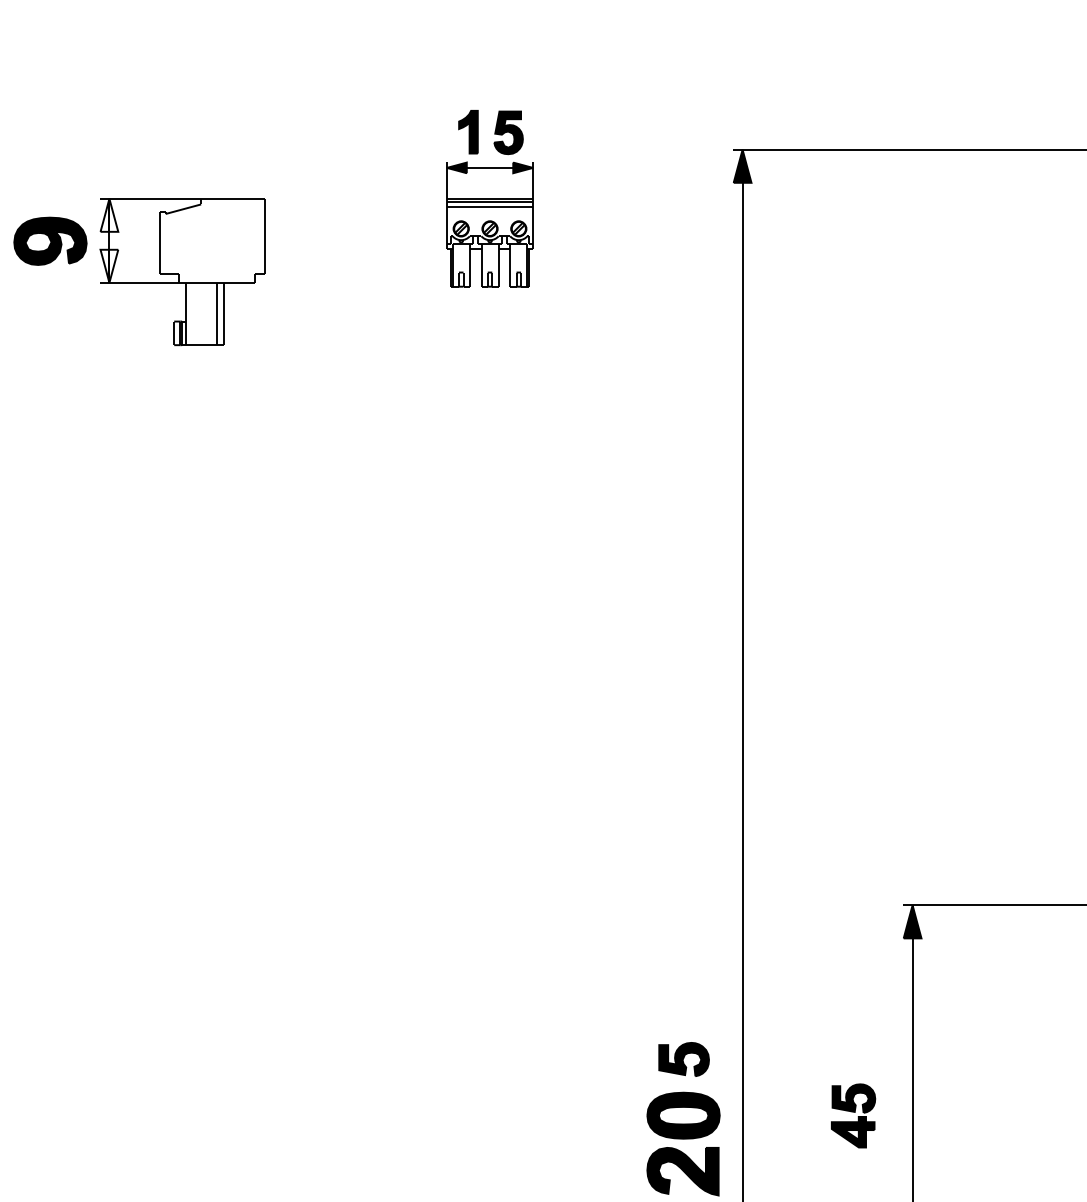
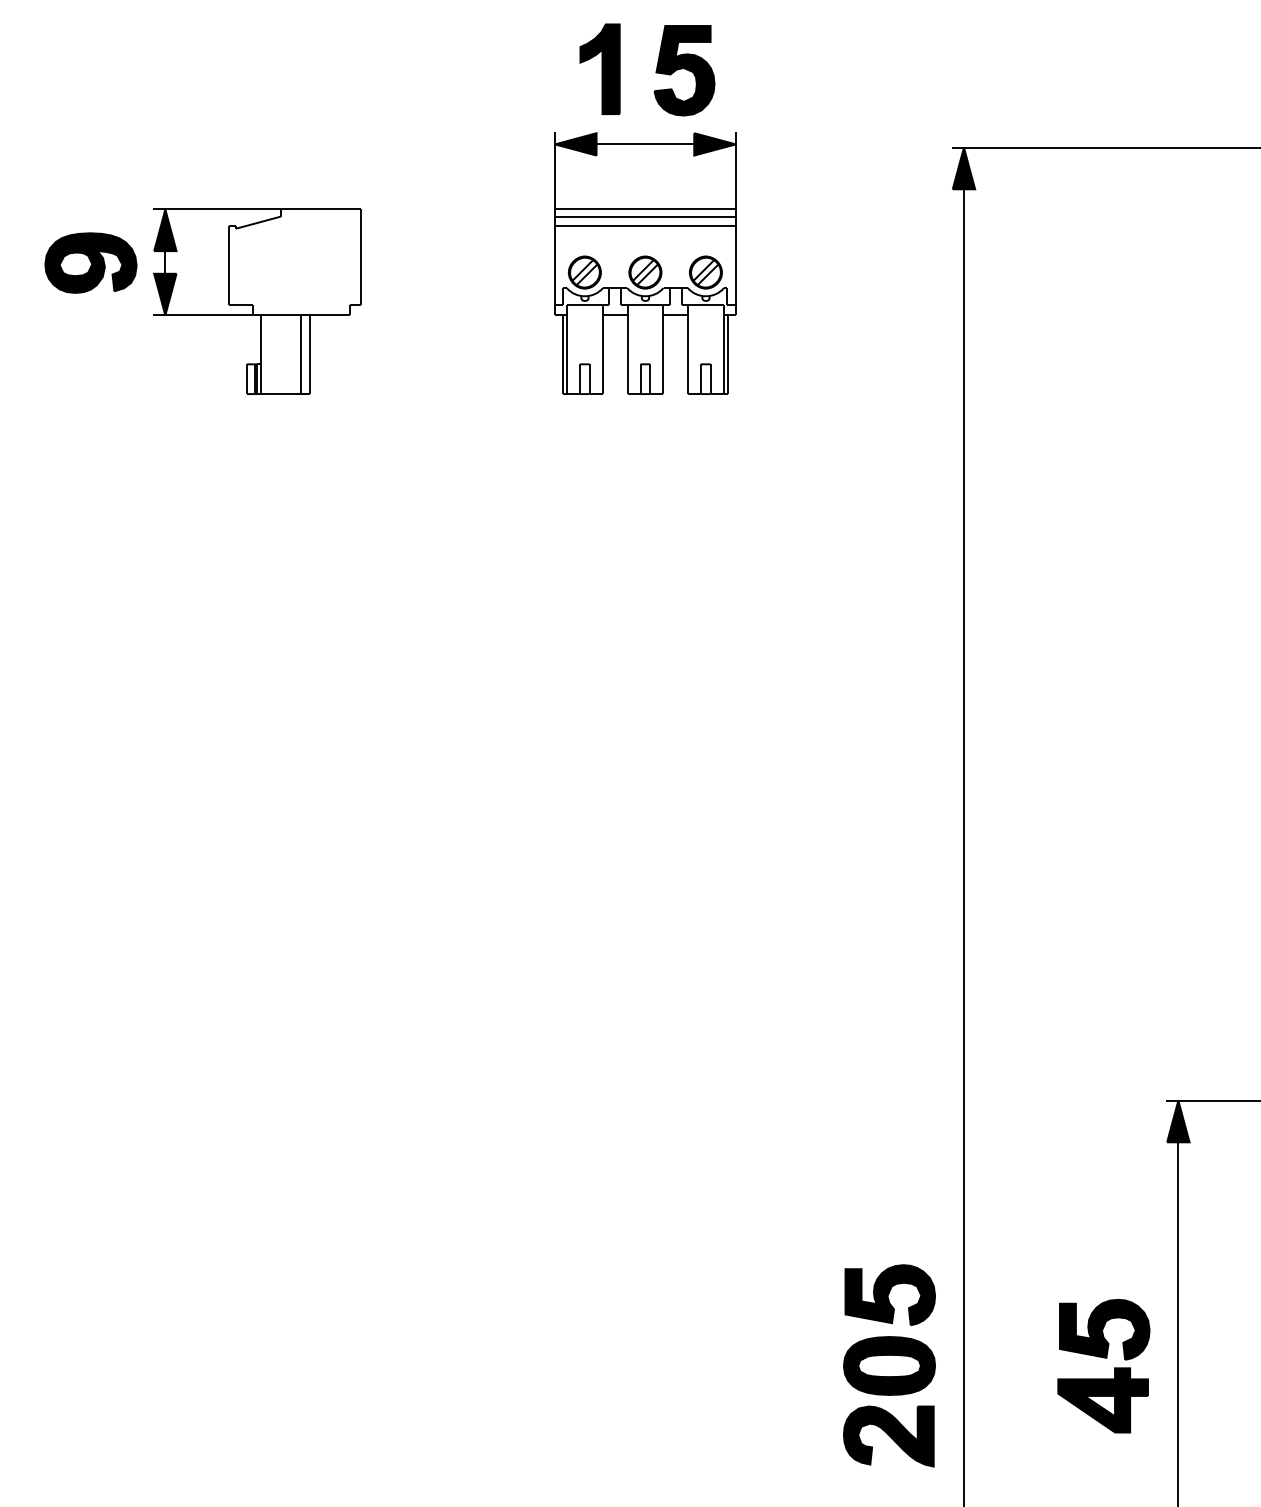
part: (489, 198) -> (644, 209), size x1.67
fill: (109, 214) -> (165, 229), added
fill: (109, 265) -> (165, 293), added
part: (683, 1059) -> (889, 1295), size x1.43
part: (853, 1115) -> (1103, 1365), size x1.67

